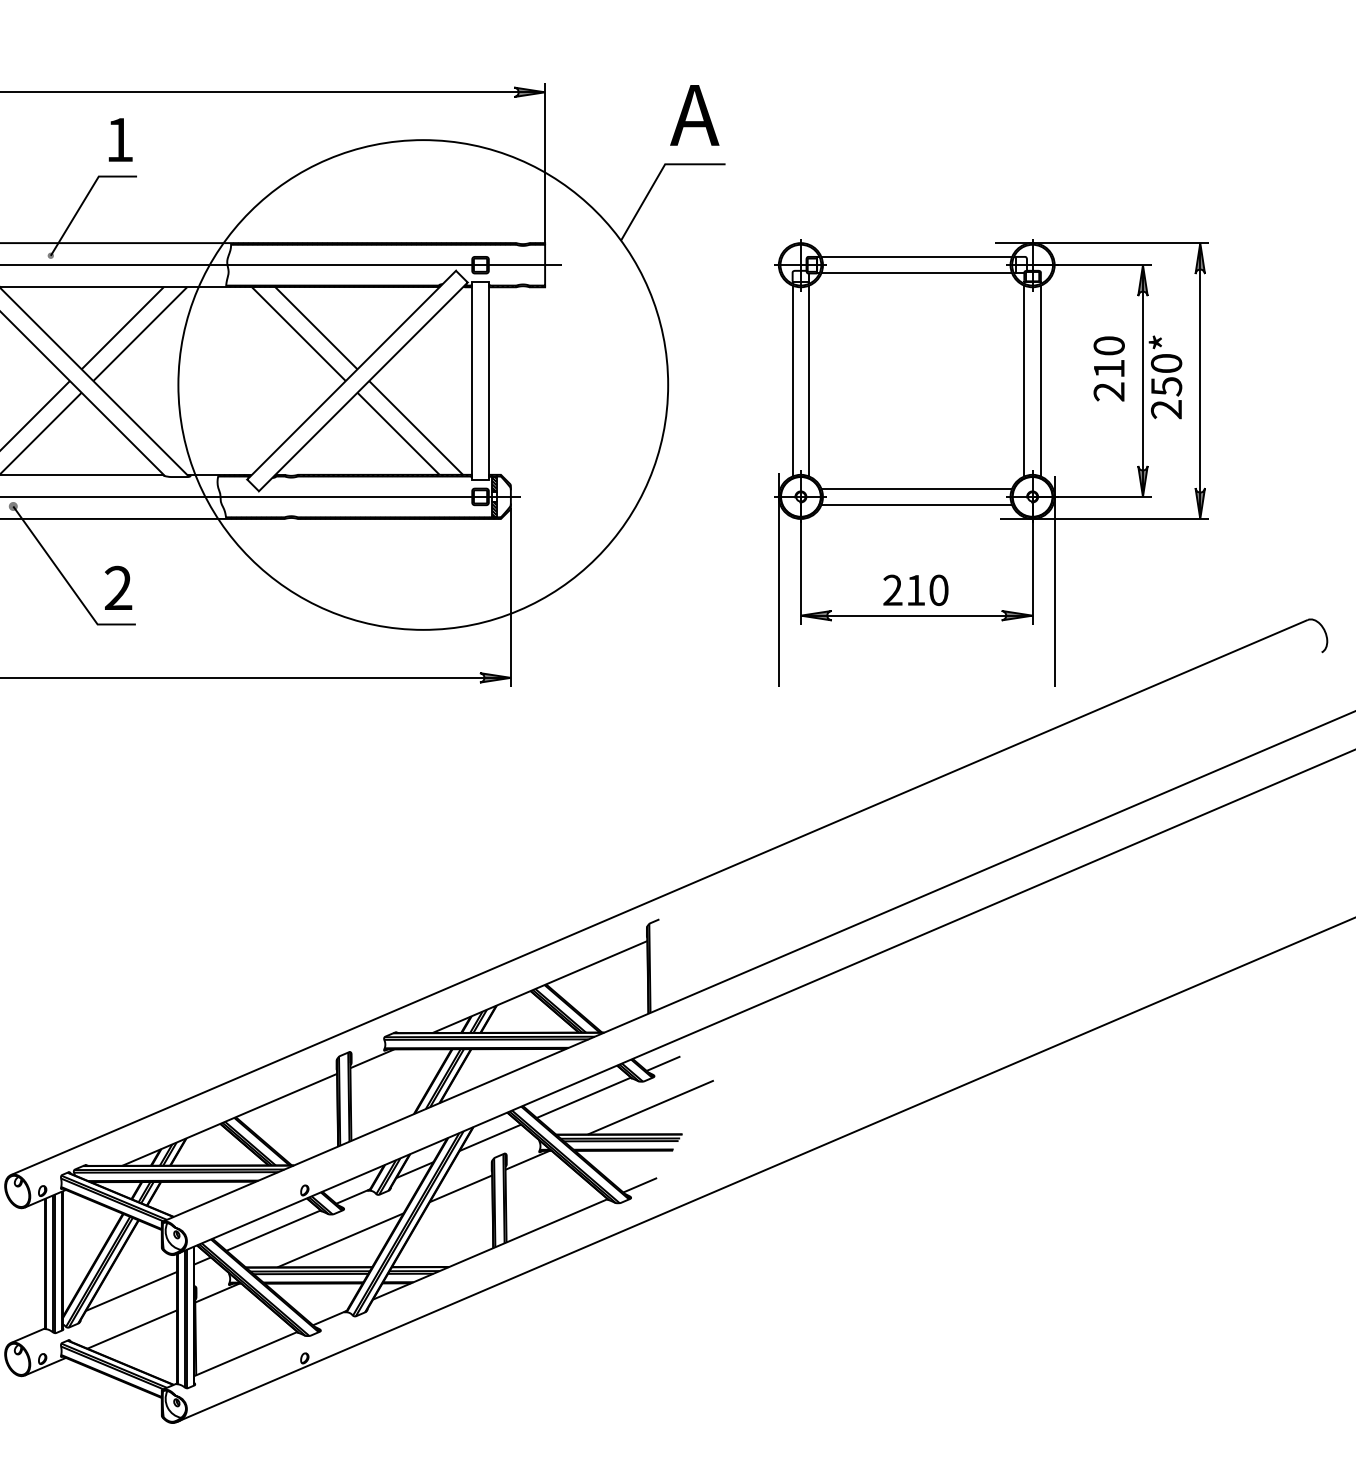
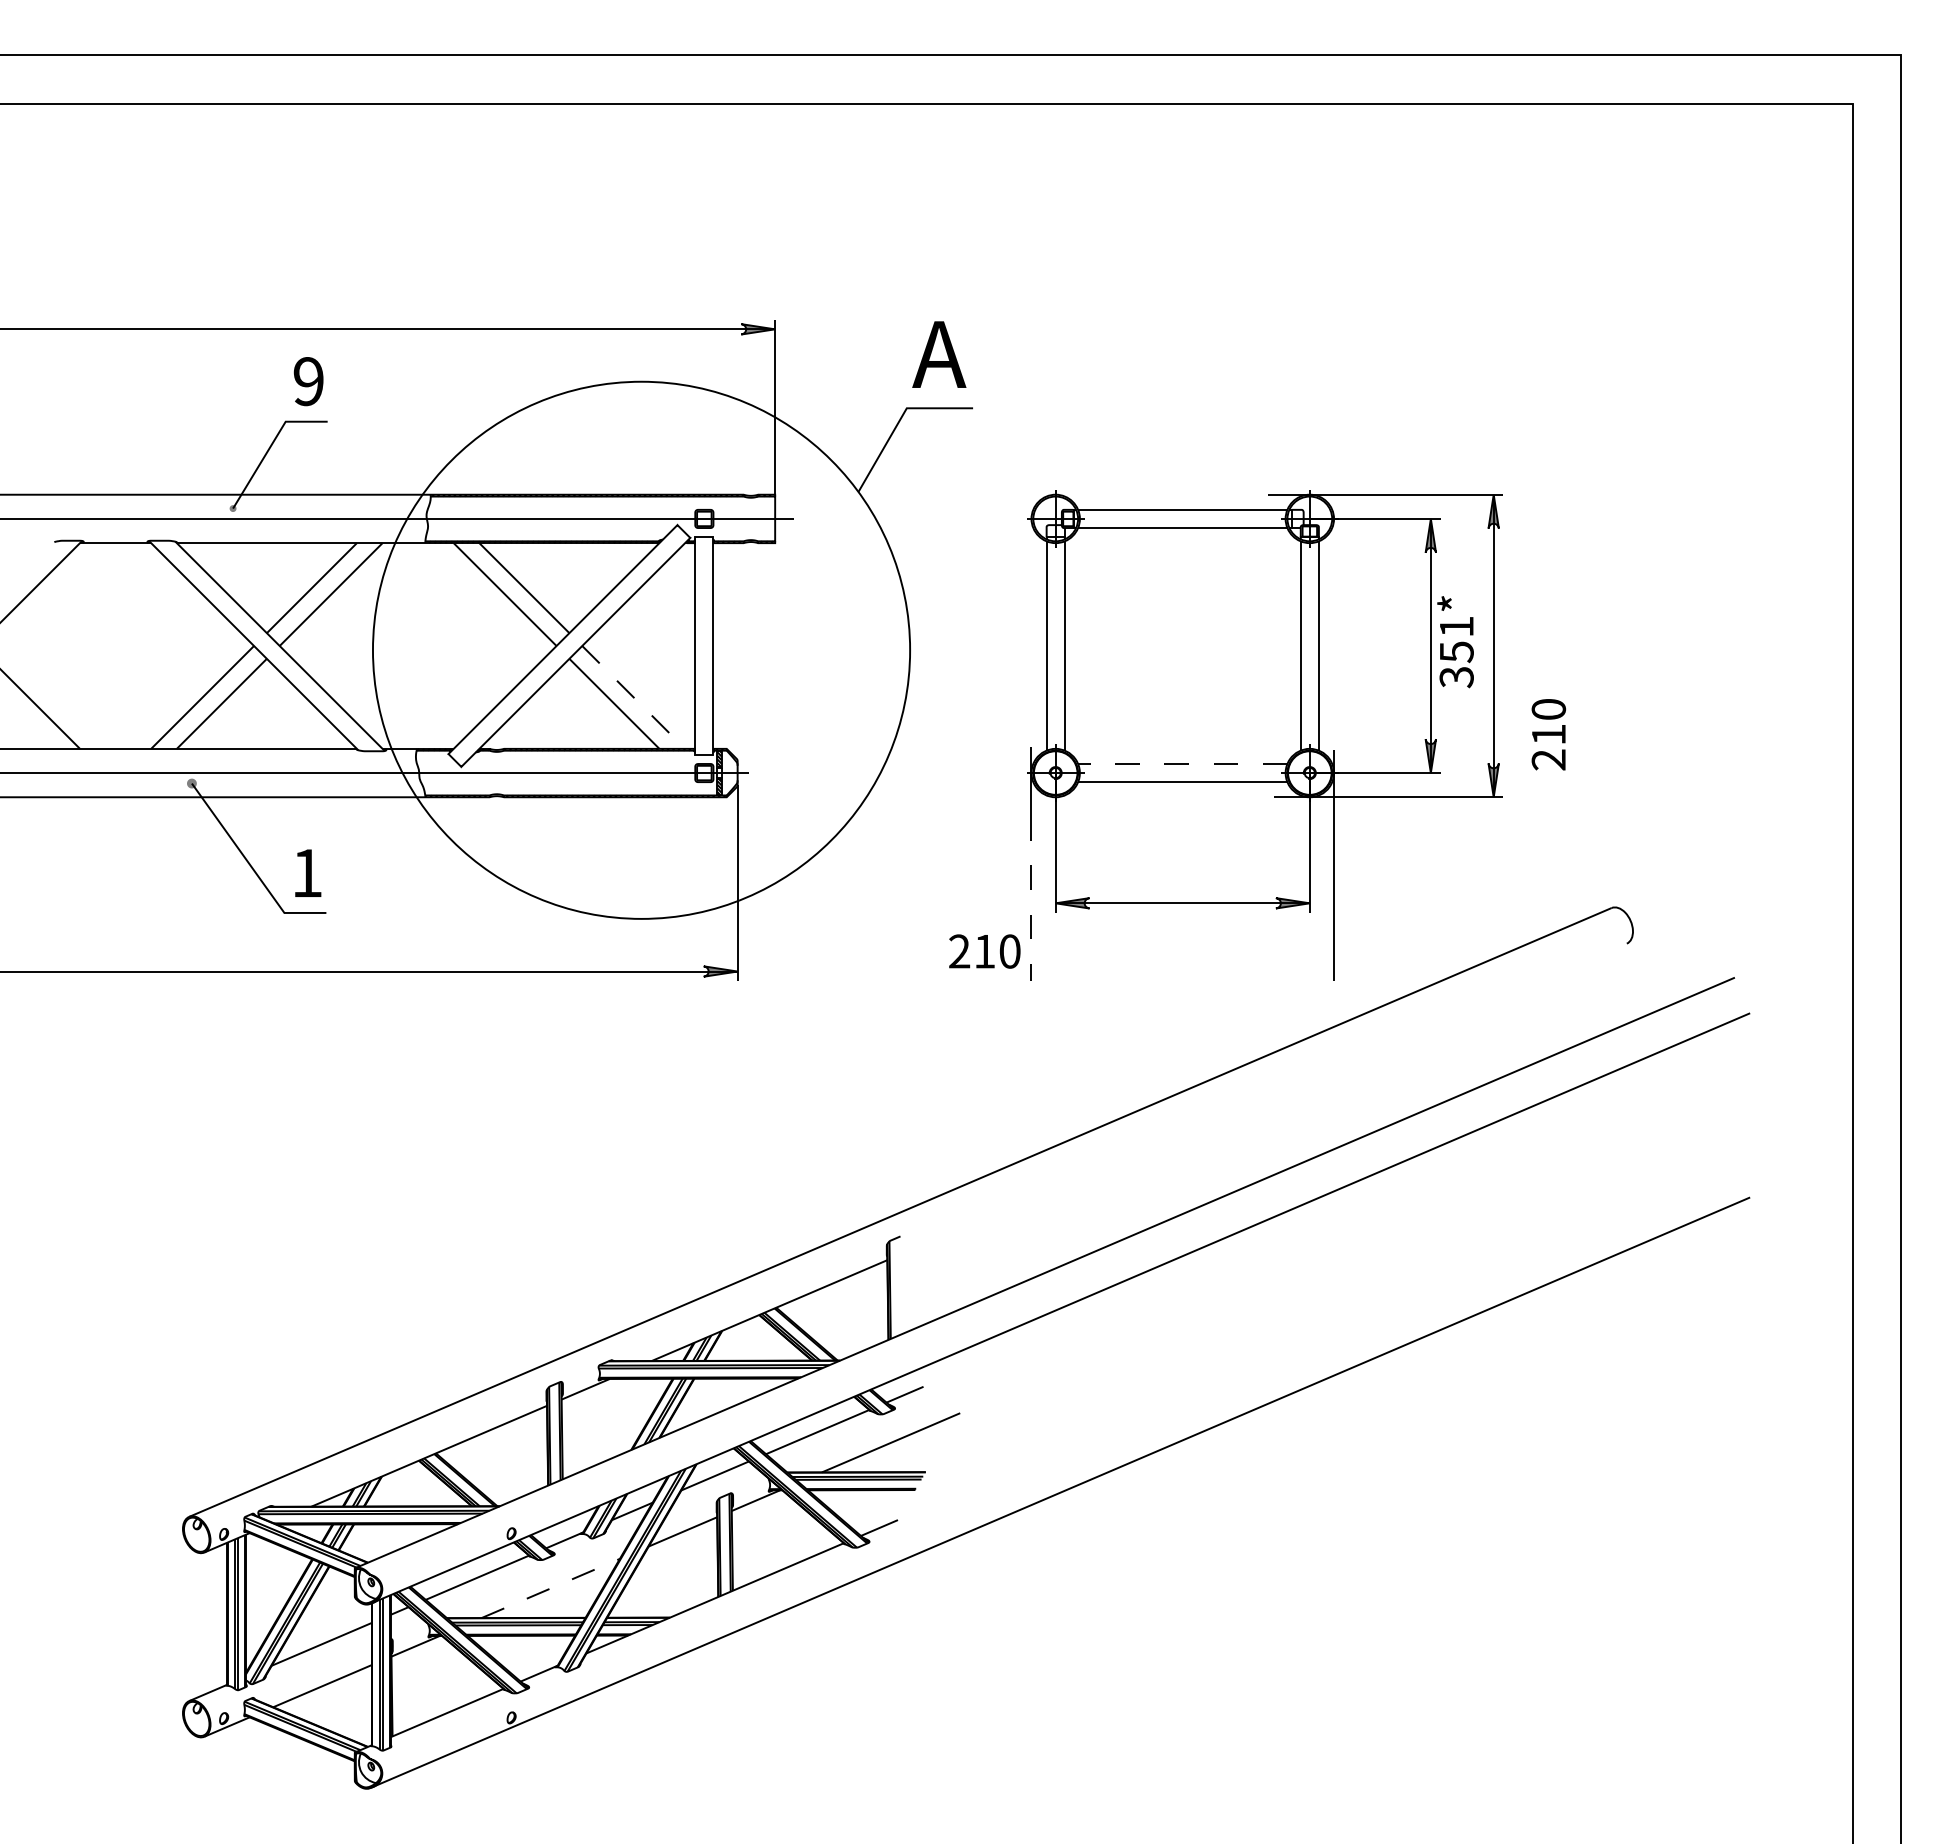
text: (119, 139) -> (308, 381), 1 -> 9
text: (1108, 368) -> (1548, 734), moved
text: (1166, 386) -> (1456, 652), 250* -> 351*
line: (415, 428) -> (633, 697), solid -> dashed
line: (916, 488) -> (1182, 763), solid -> dashed
text: (118, 587) -> (307, 872), 2 -> 1
text: (915, 590) -> (984, 951), moved
line: (778, 612) -> (1031, 899), solid -> dashed
line: (341, 1240) -> (551, 1588), solid -> dashed

